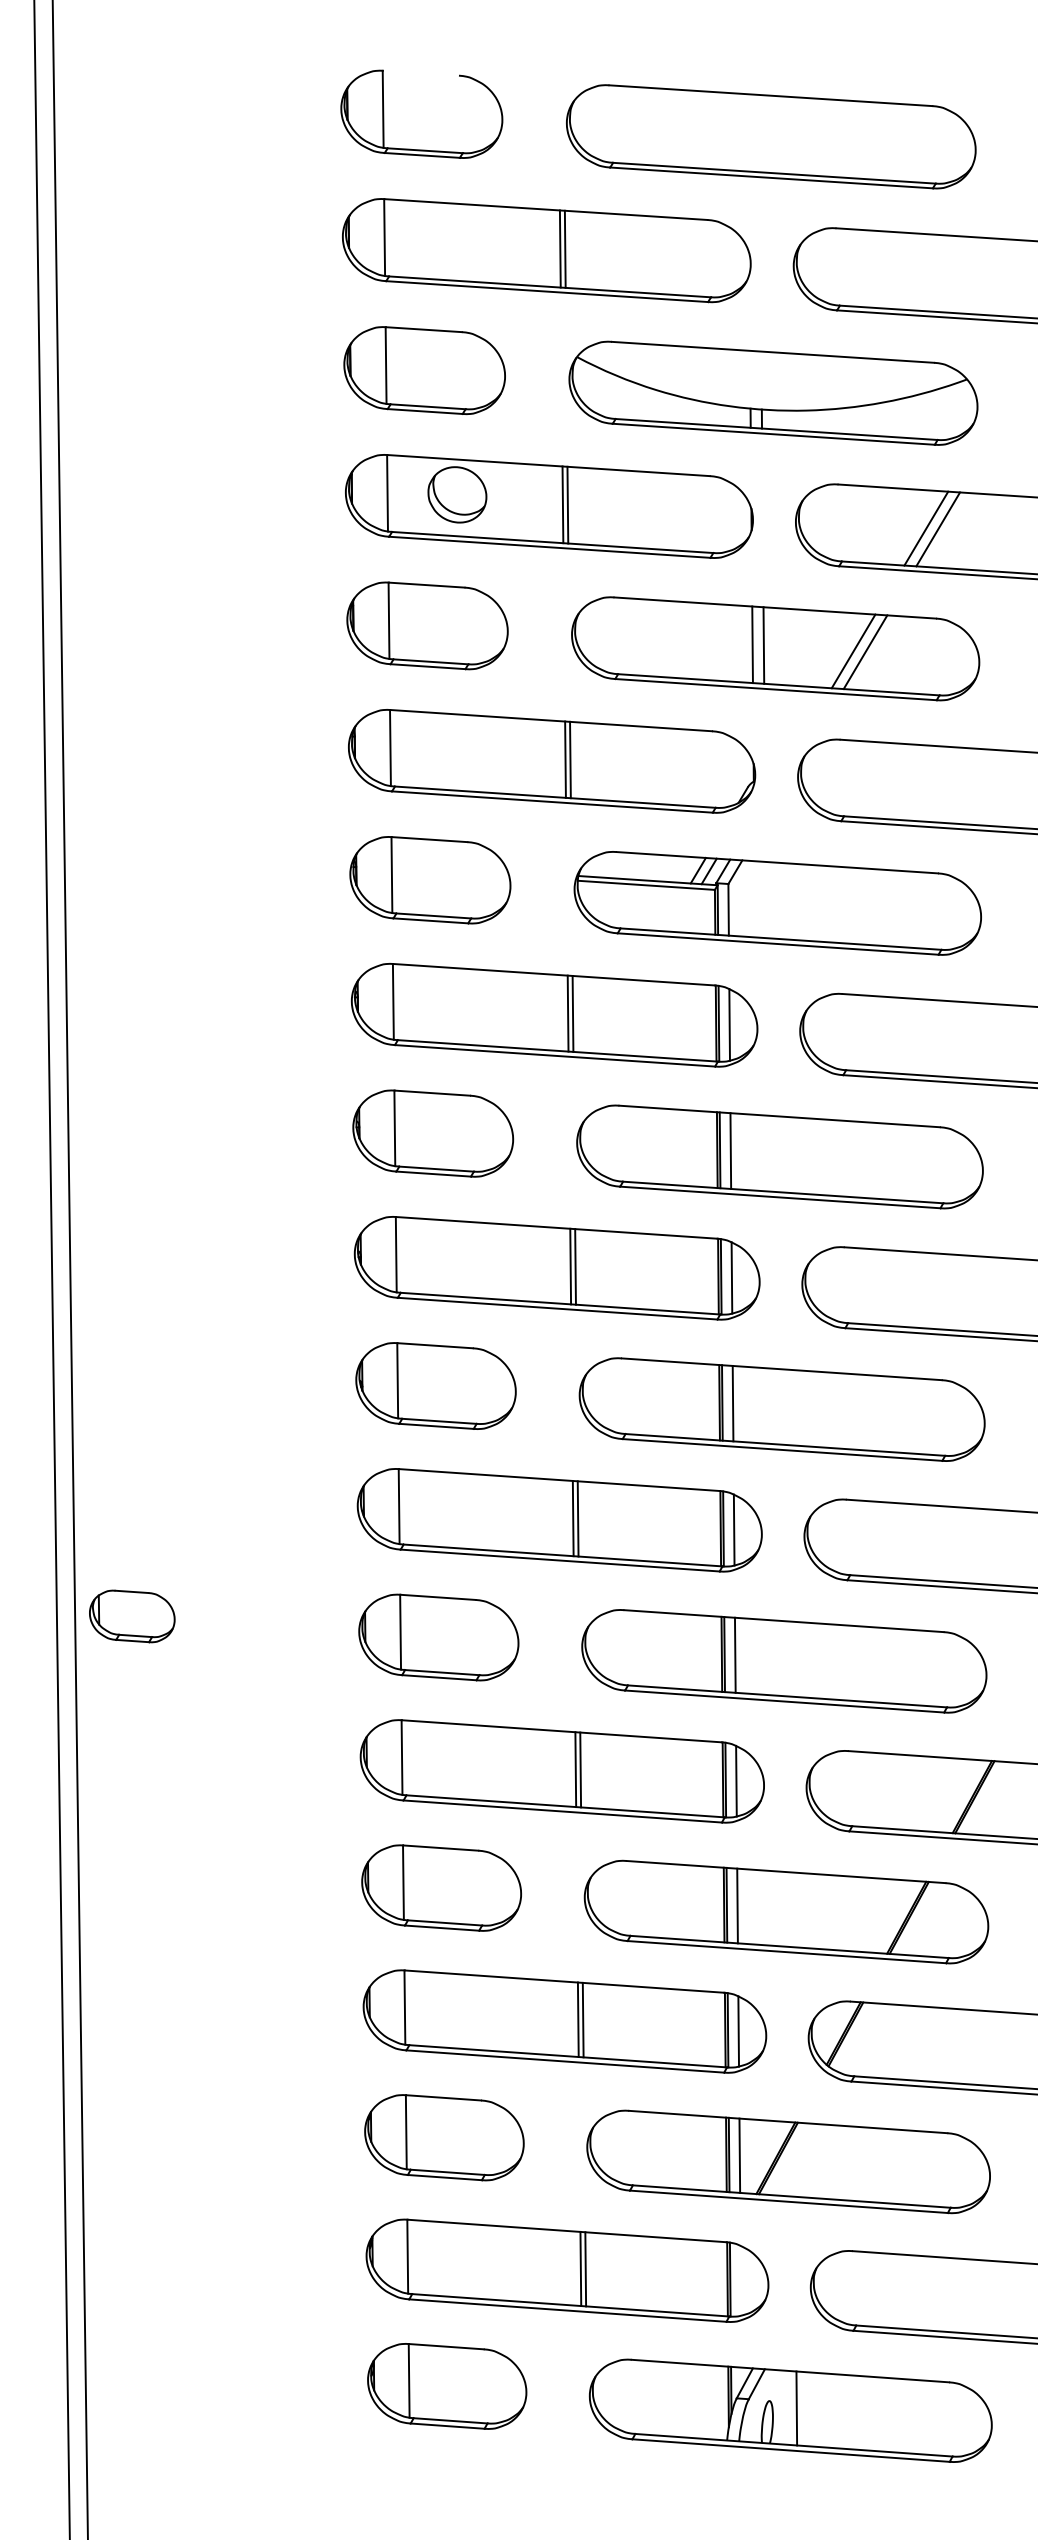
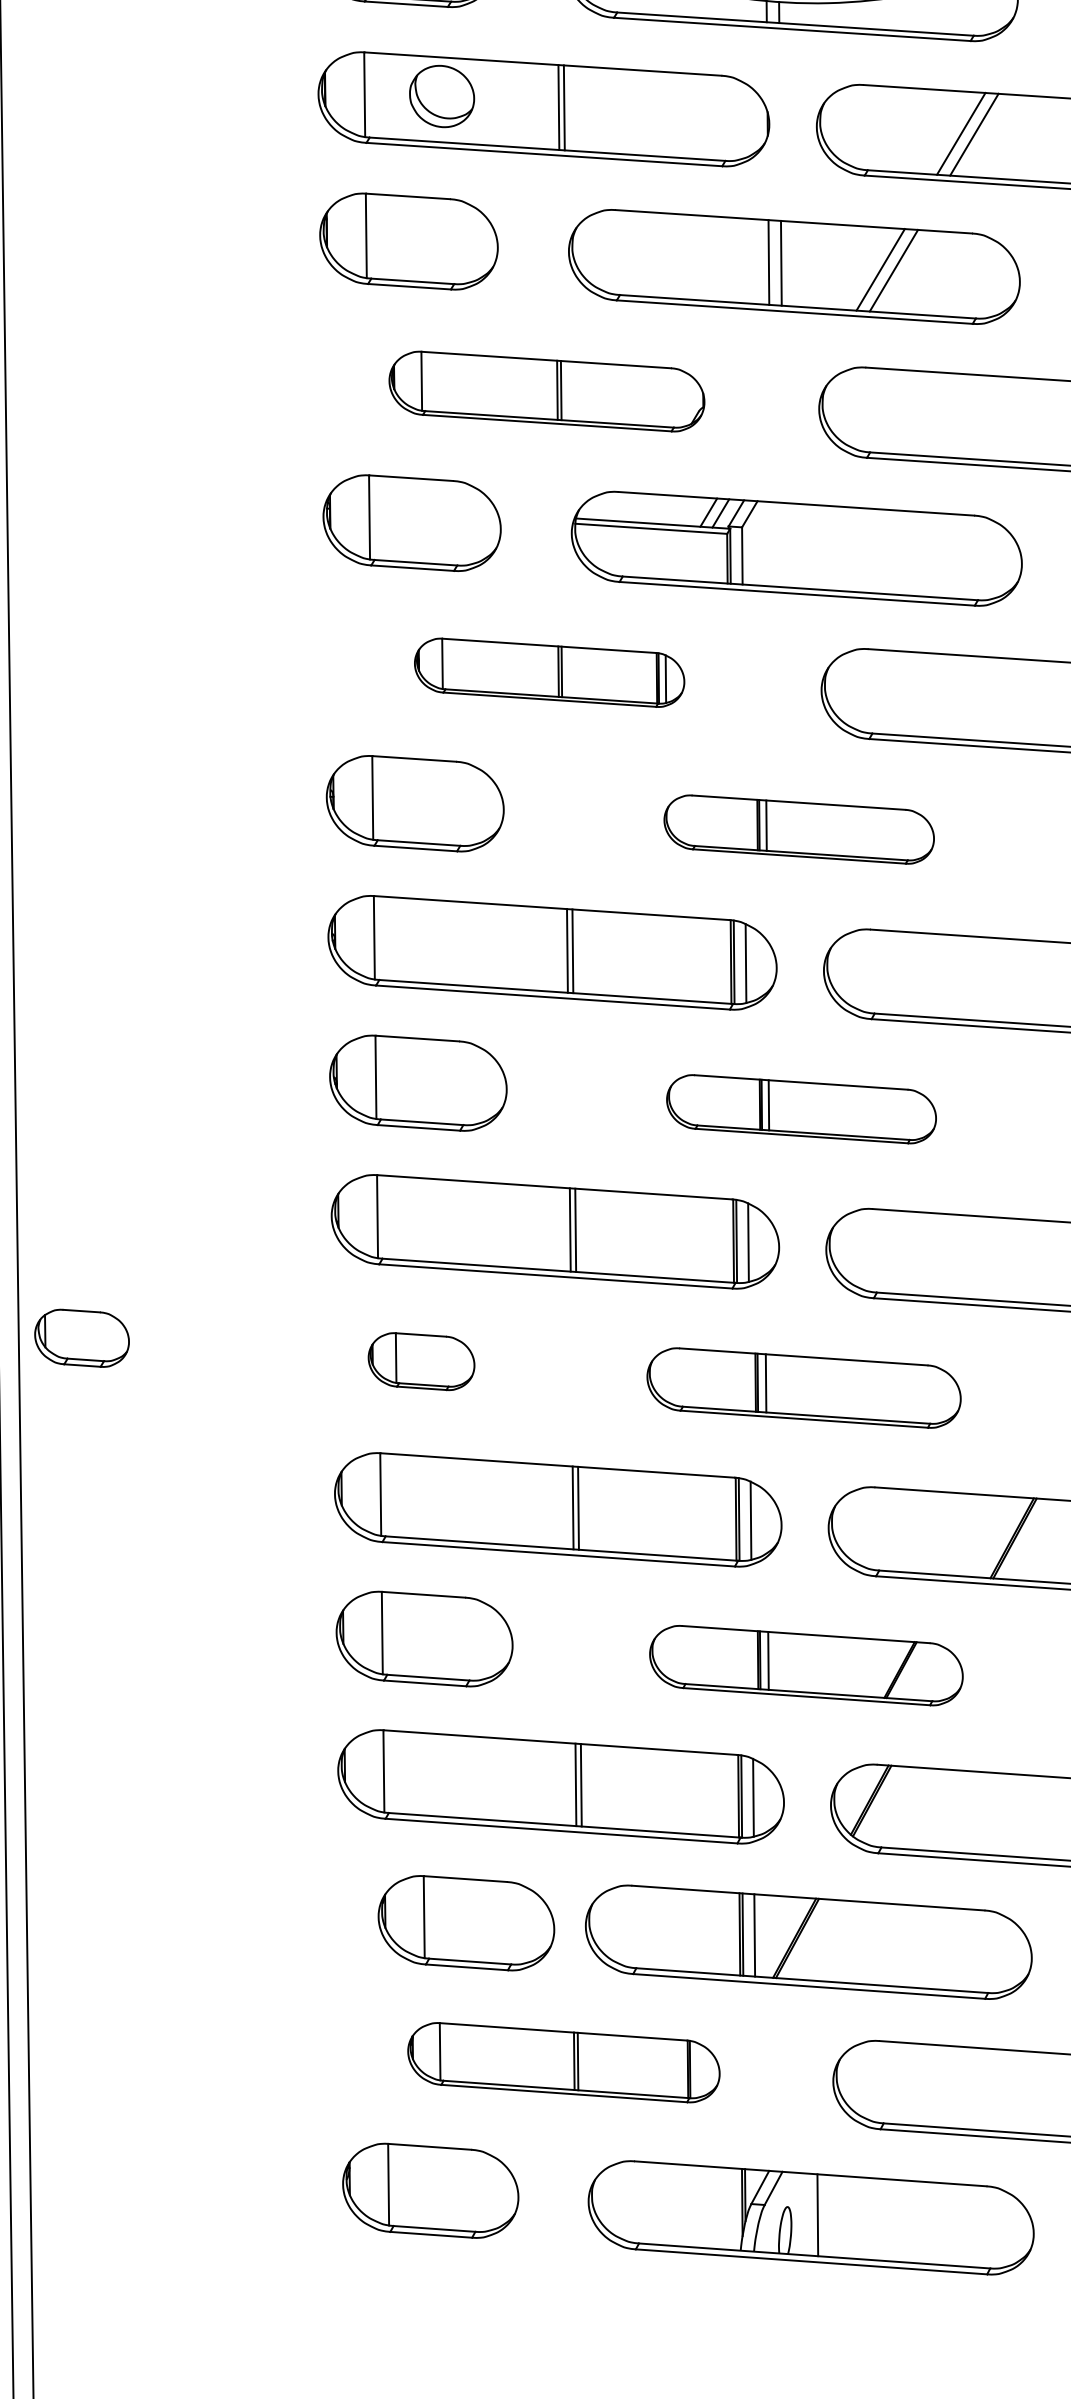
part: (552, 761) -> (547, 391), size x0.7
part: (554, 1015) -> (549, 672), size x0.6
part: (779, 1156) -> (798, 829), size x0.6
part: (781, 1409) -> (800, 1109), size x0.6
part: (438, 1637) -> (421, 1361), size x0.6
part: (784, 1661) -> (804, 1388), size x0.7
part: (786, 1911) -> (806, 1665), size x0.7
part: (444, 2137) -> (466, 1922), moved
part: (567, 2270) -> (563, 2062), size x0.7

